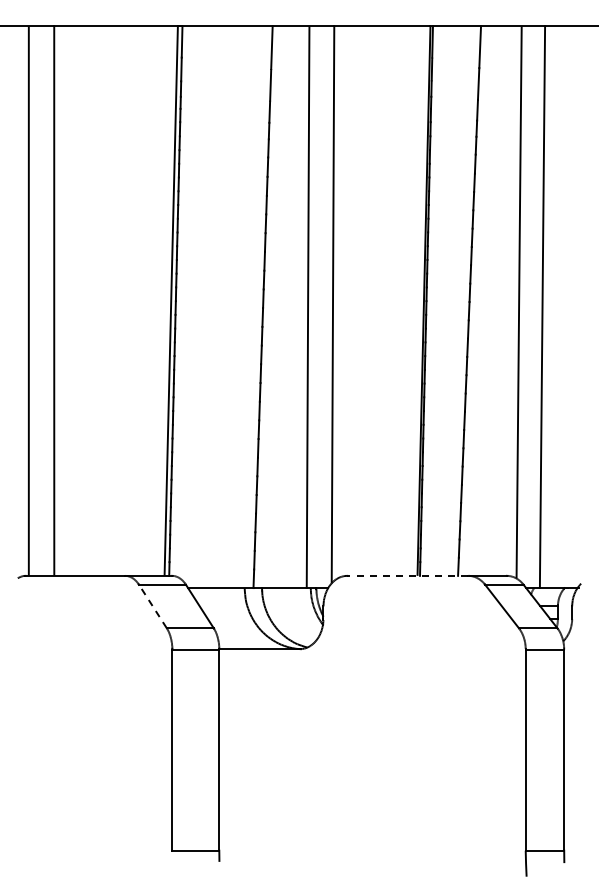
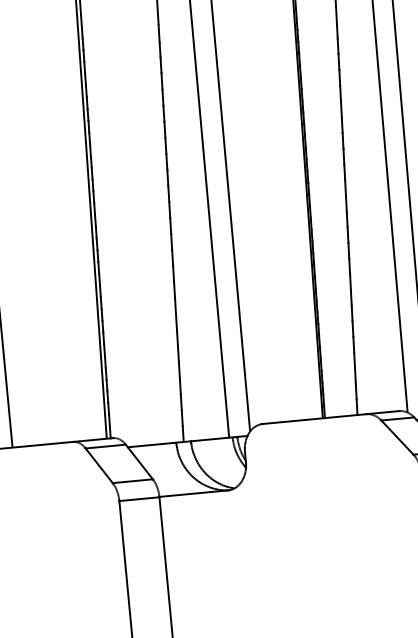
line: (407, 575) -> (314, 418), dashed -> solid
line: (152, 606) -> (98, 465), dashed -> solid

